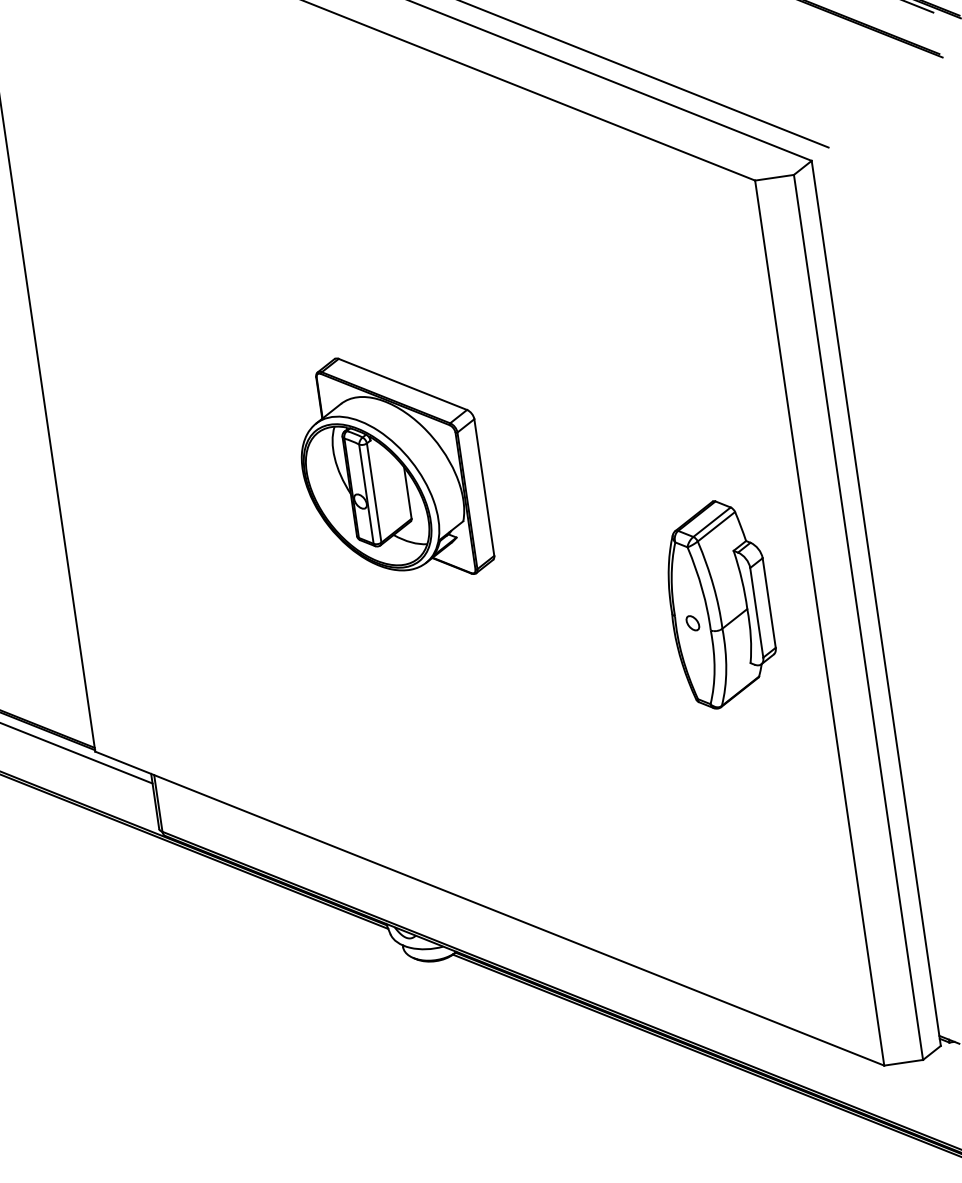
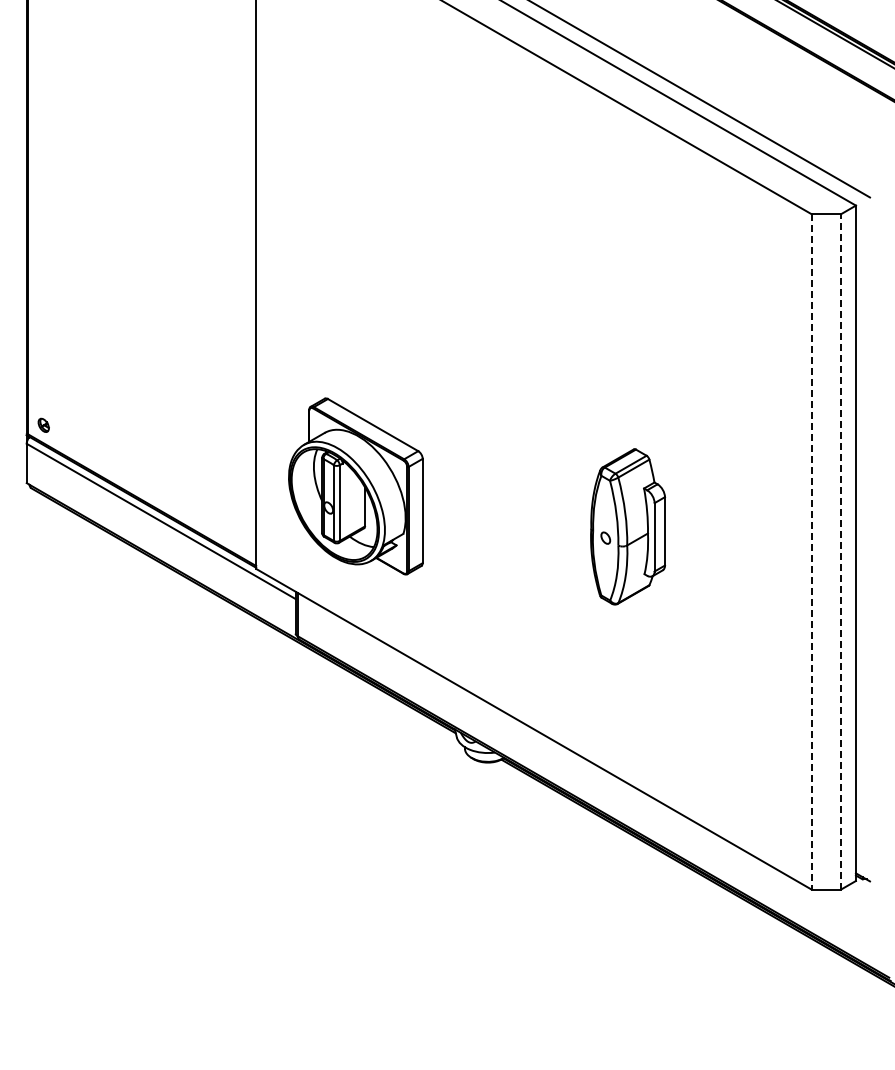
part: (391, 468) -> (355, 486), moved
part: (719, 603) -> (627, 526), moved
line: (858, 616) -> (841, 551), solid -> dashed
line: (819, 622) -> (811, 551), solid -> dashed

